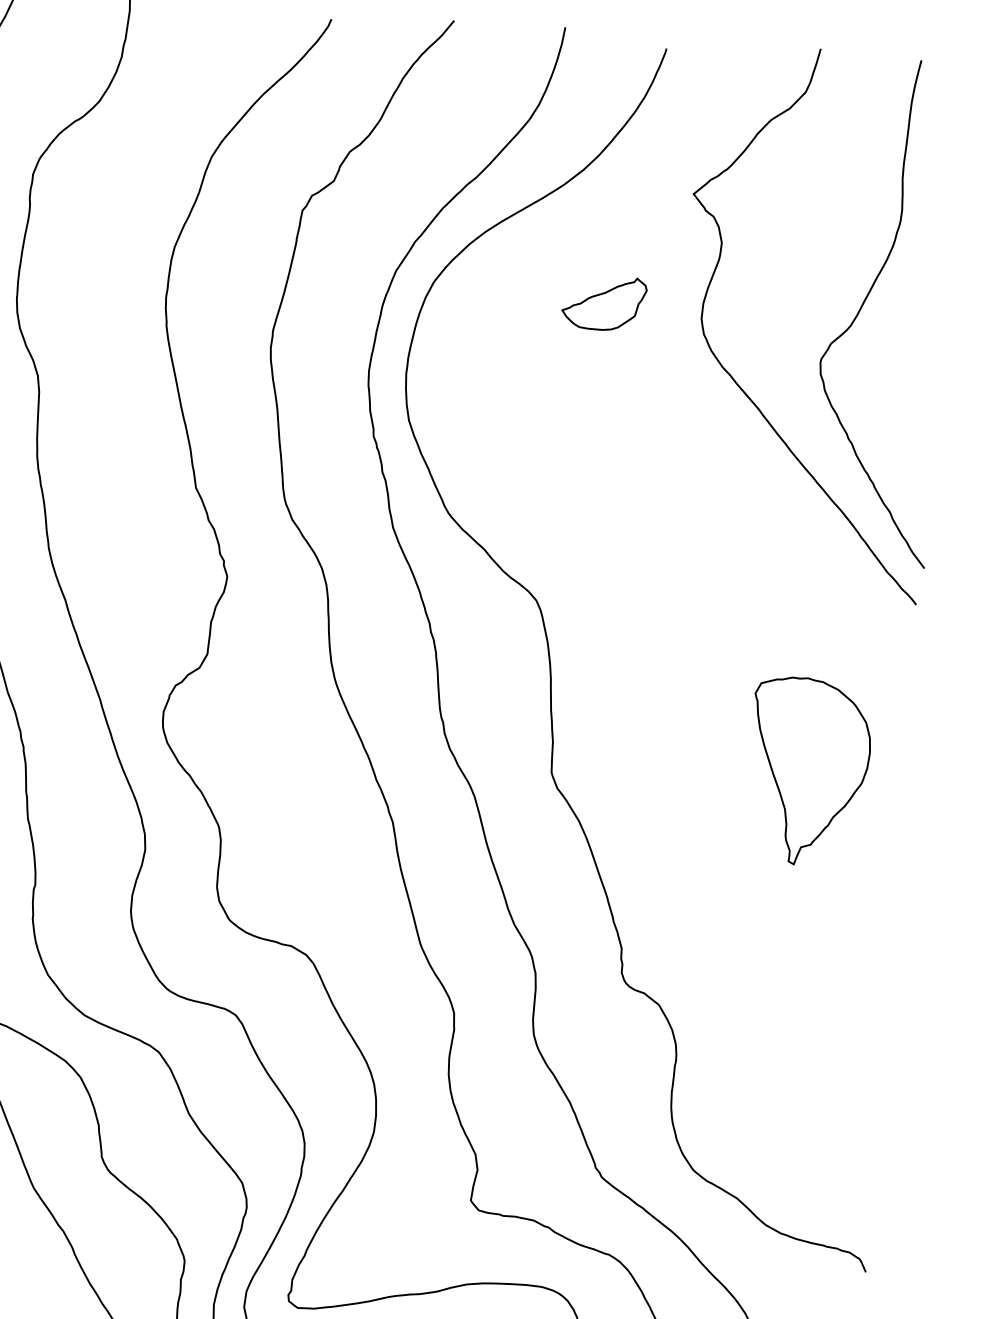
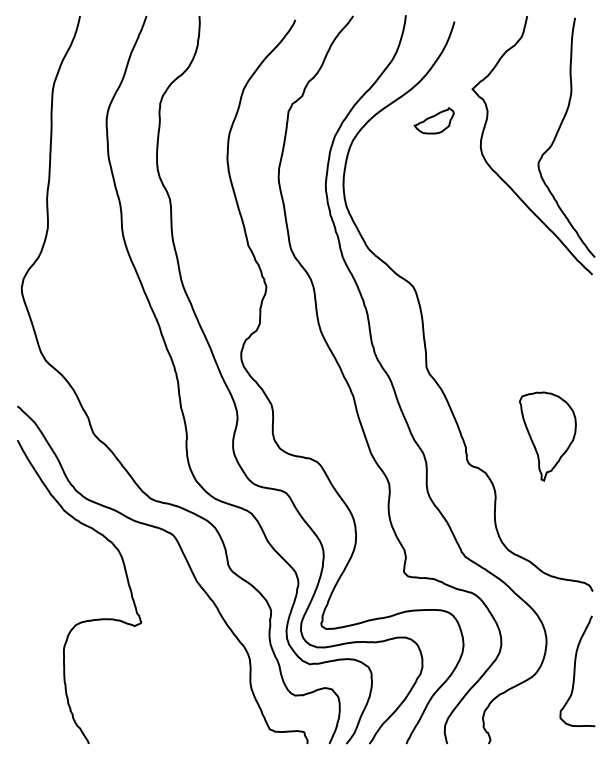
part: (602, 302) -> (433, 120), moved
part: (808, 771) -> (547, 436), moved

